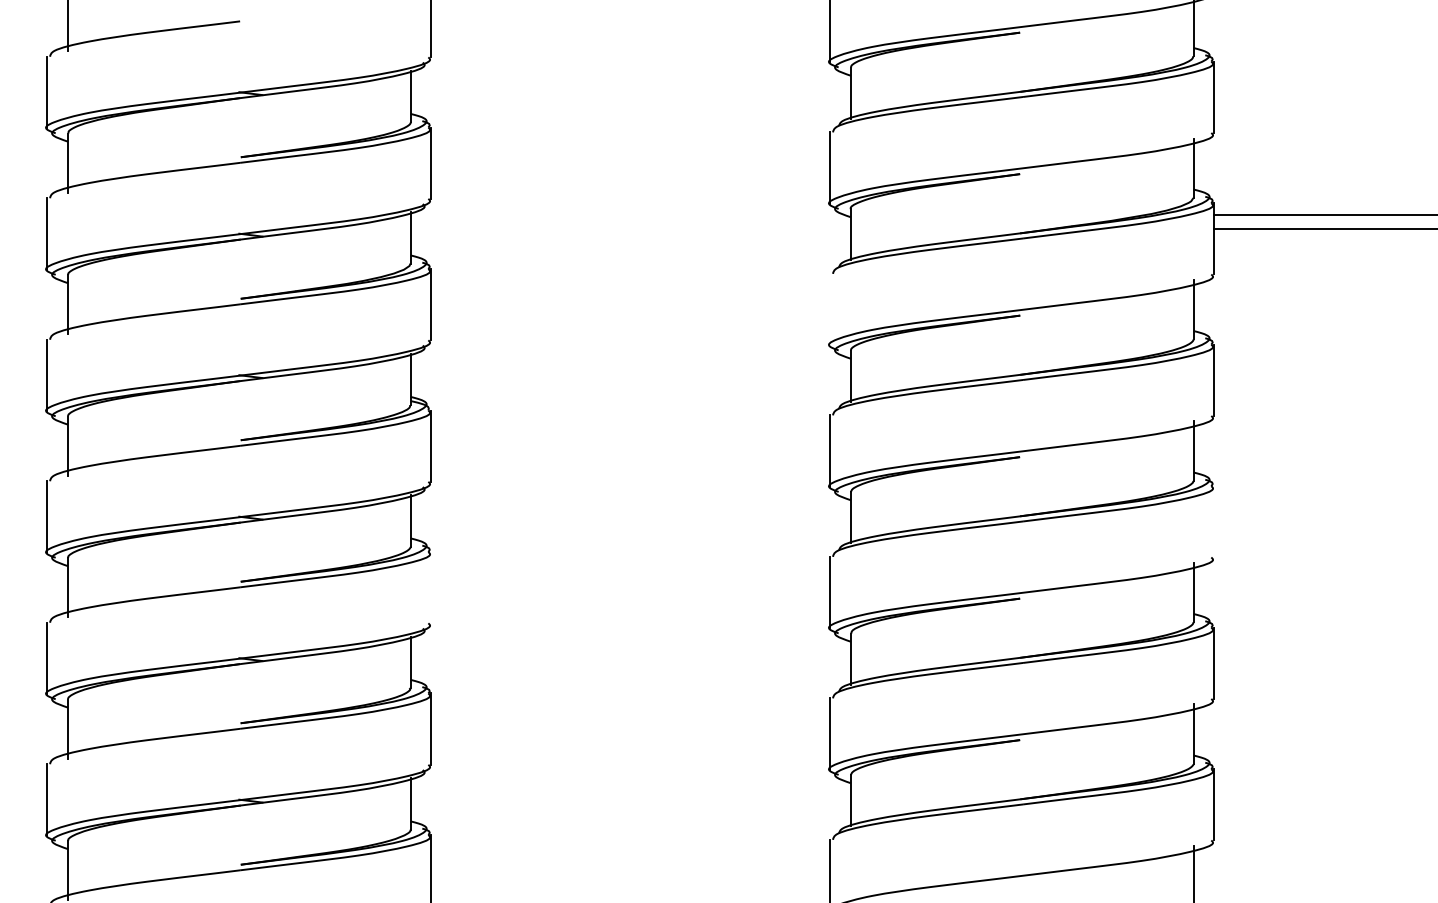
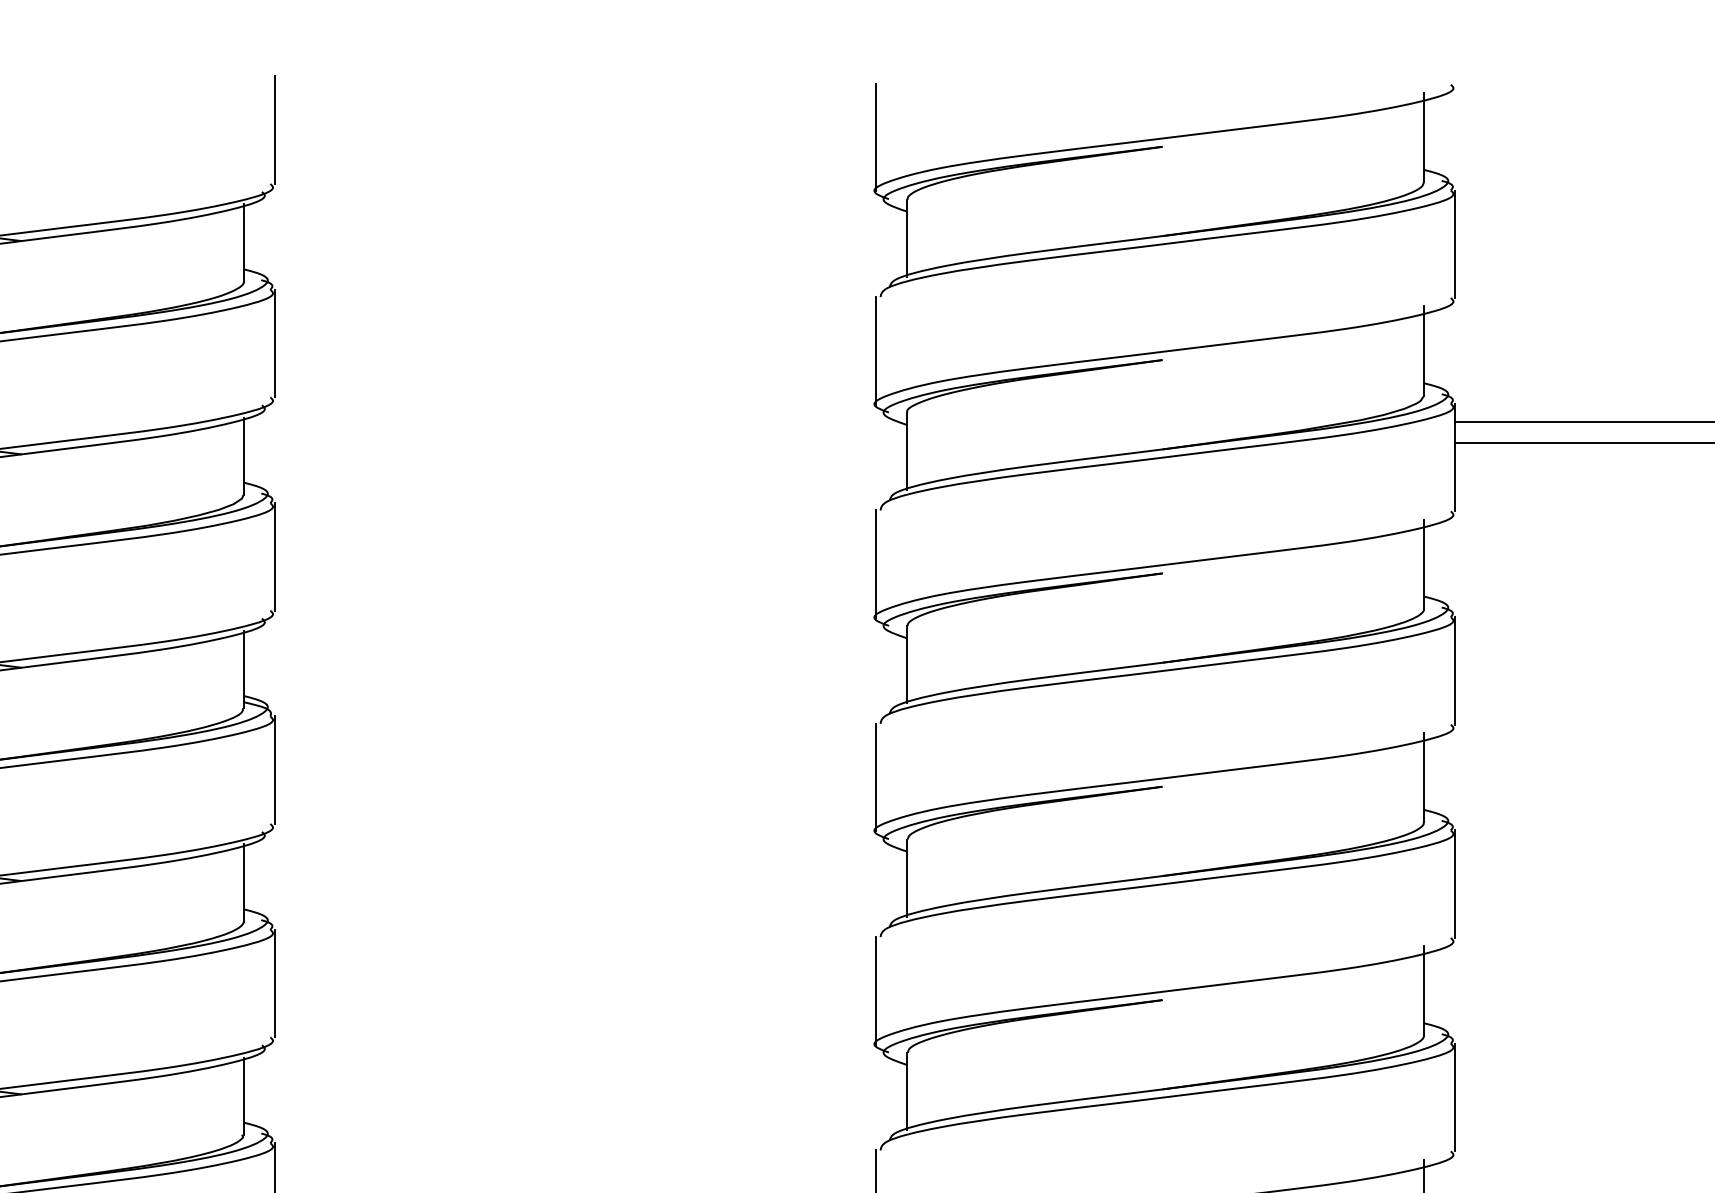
line: (830, 309) -> (876, 564), added
line: (1214, 521) -> (1455, 883), added
line: (431, 587) -> (275, 983), added

